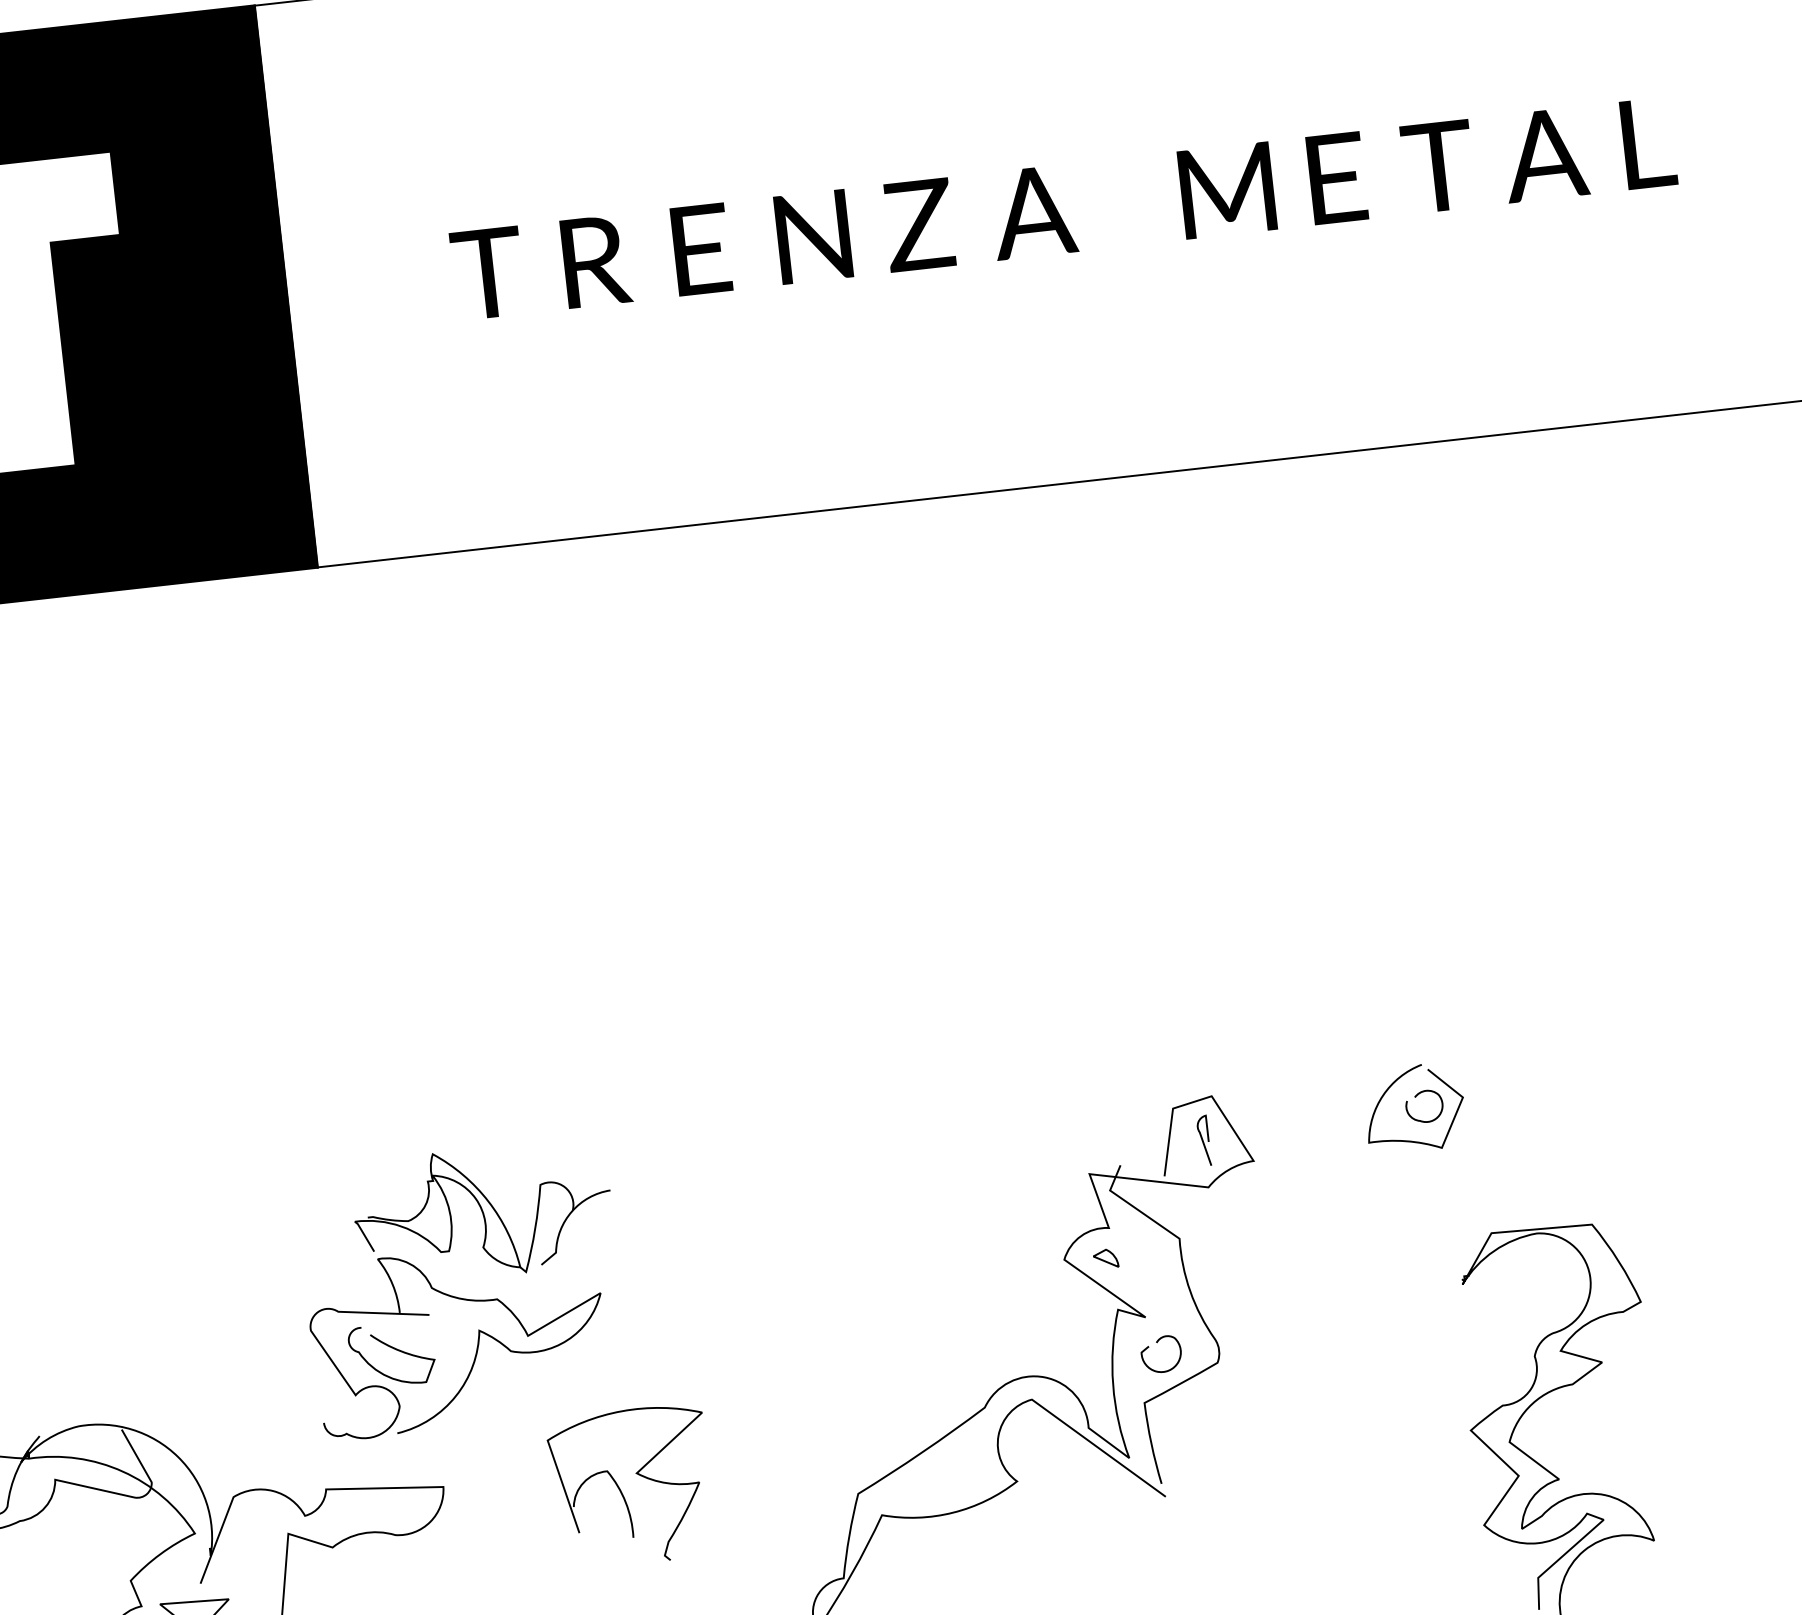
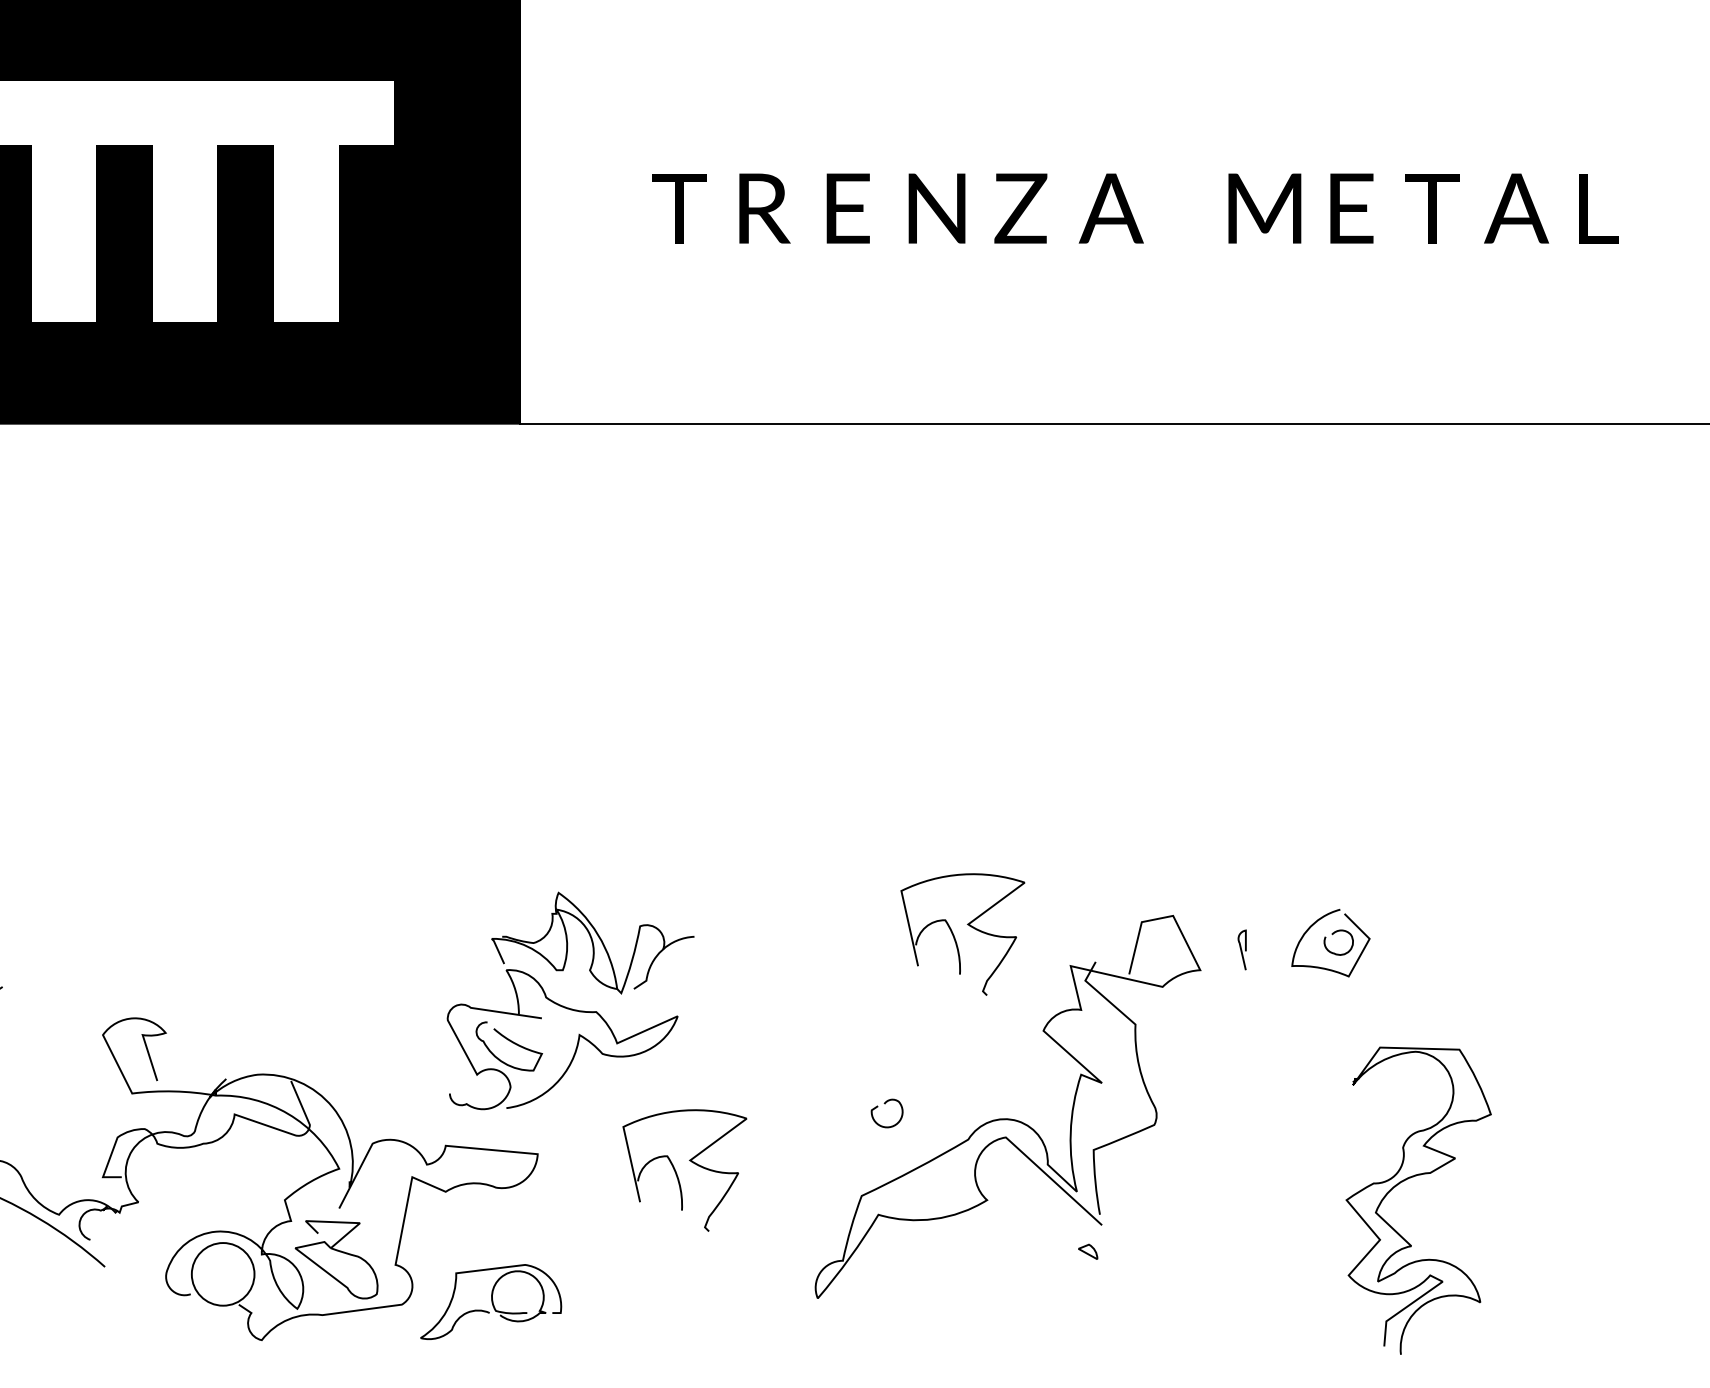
curve: (1203, 1140) -> (1241, 949), moved
part: (940, 1154) -> (955, 937), added
part: (1106, 1258) -> (1088, 1251), moved
curve: (1158, 1343) -> (885, 1104), moved

